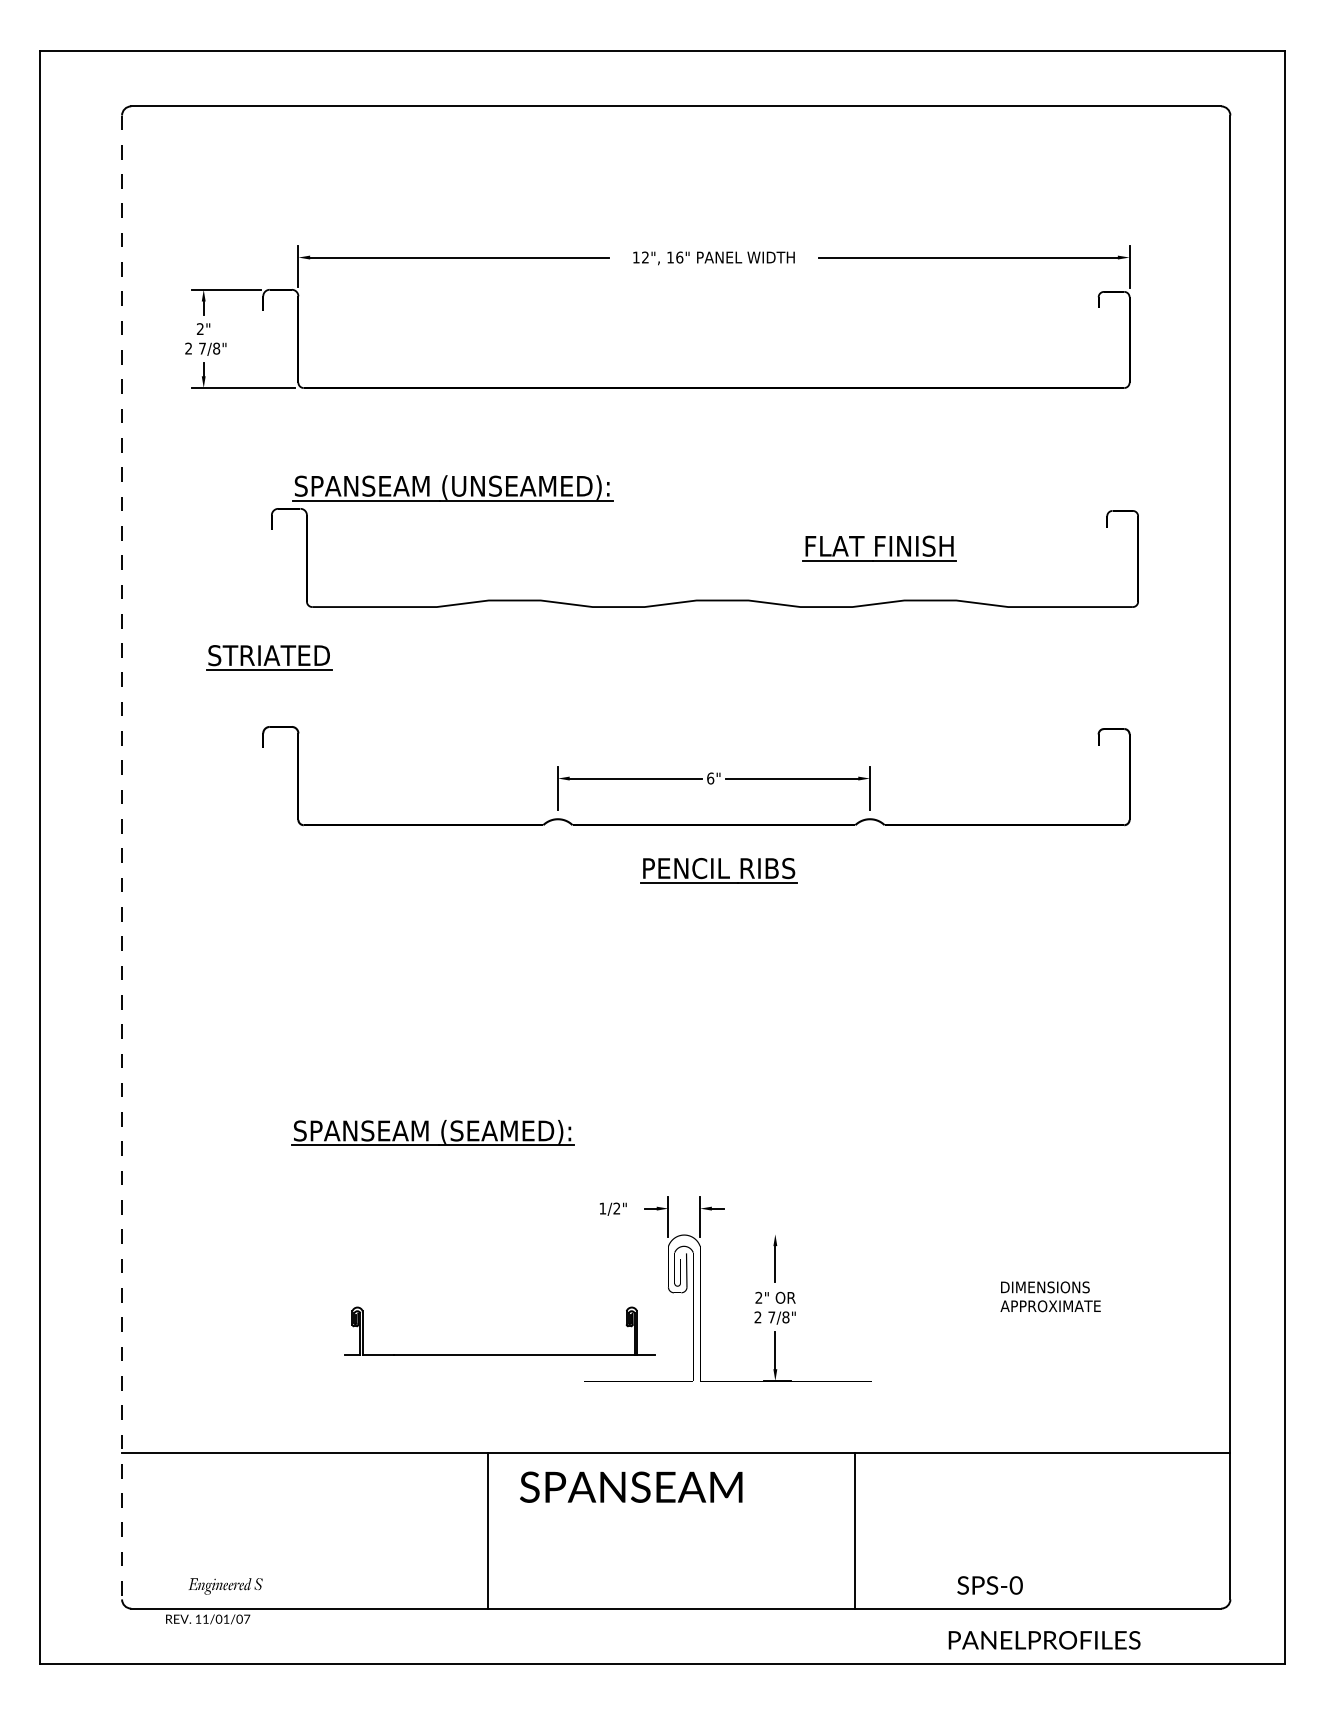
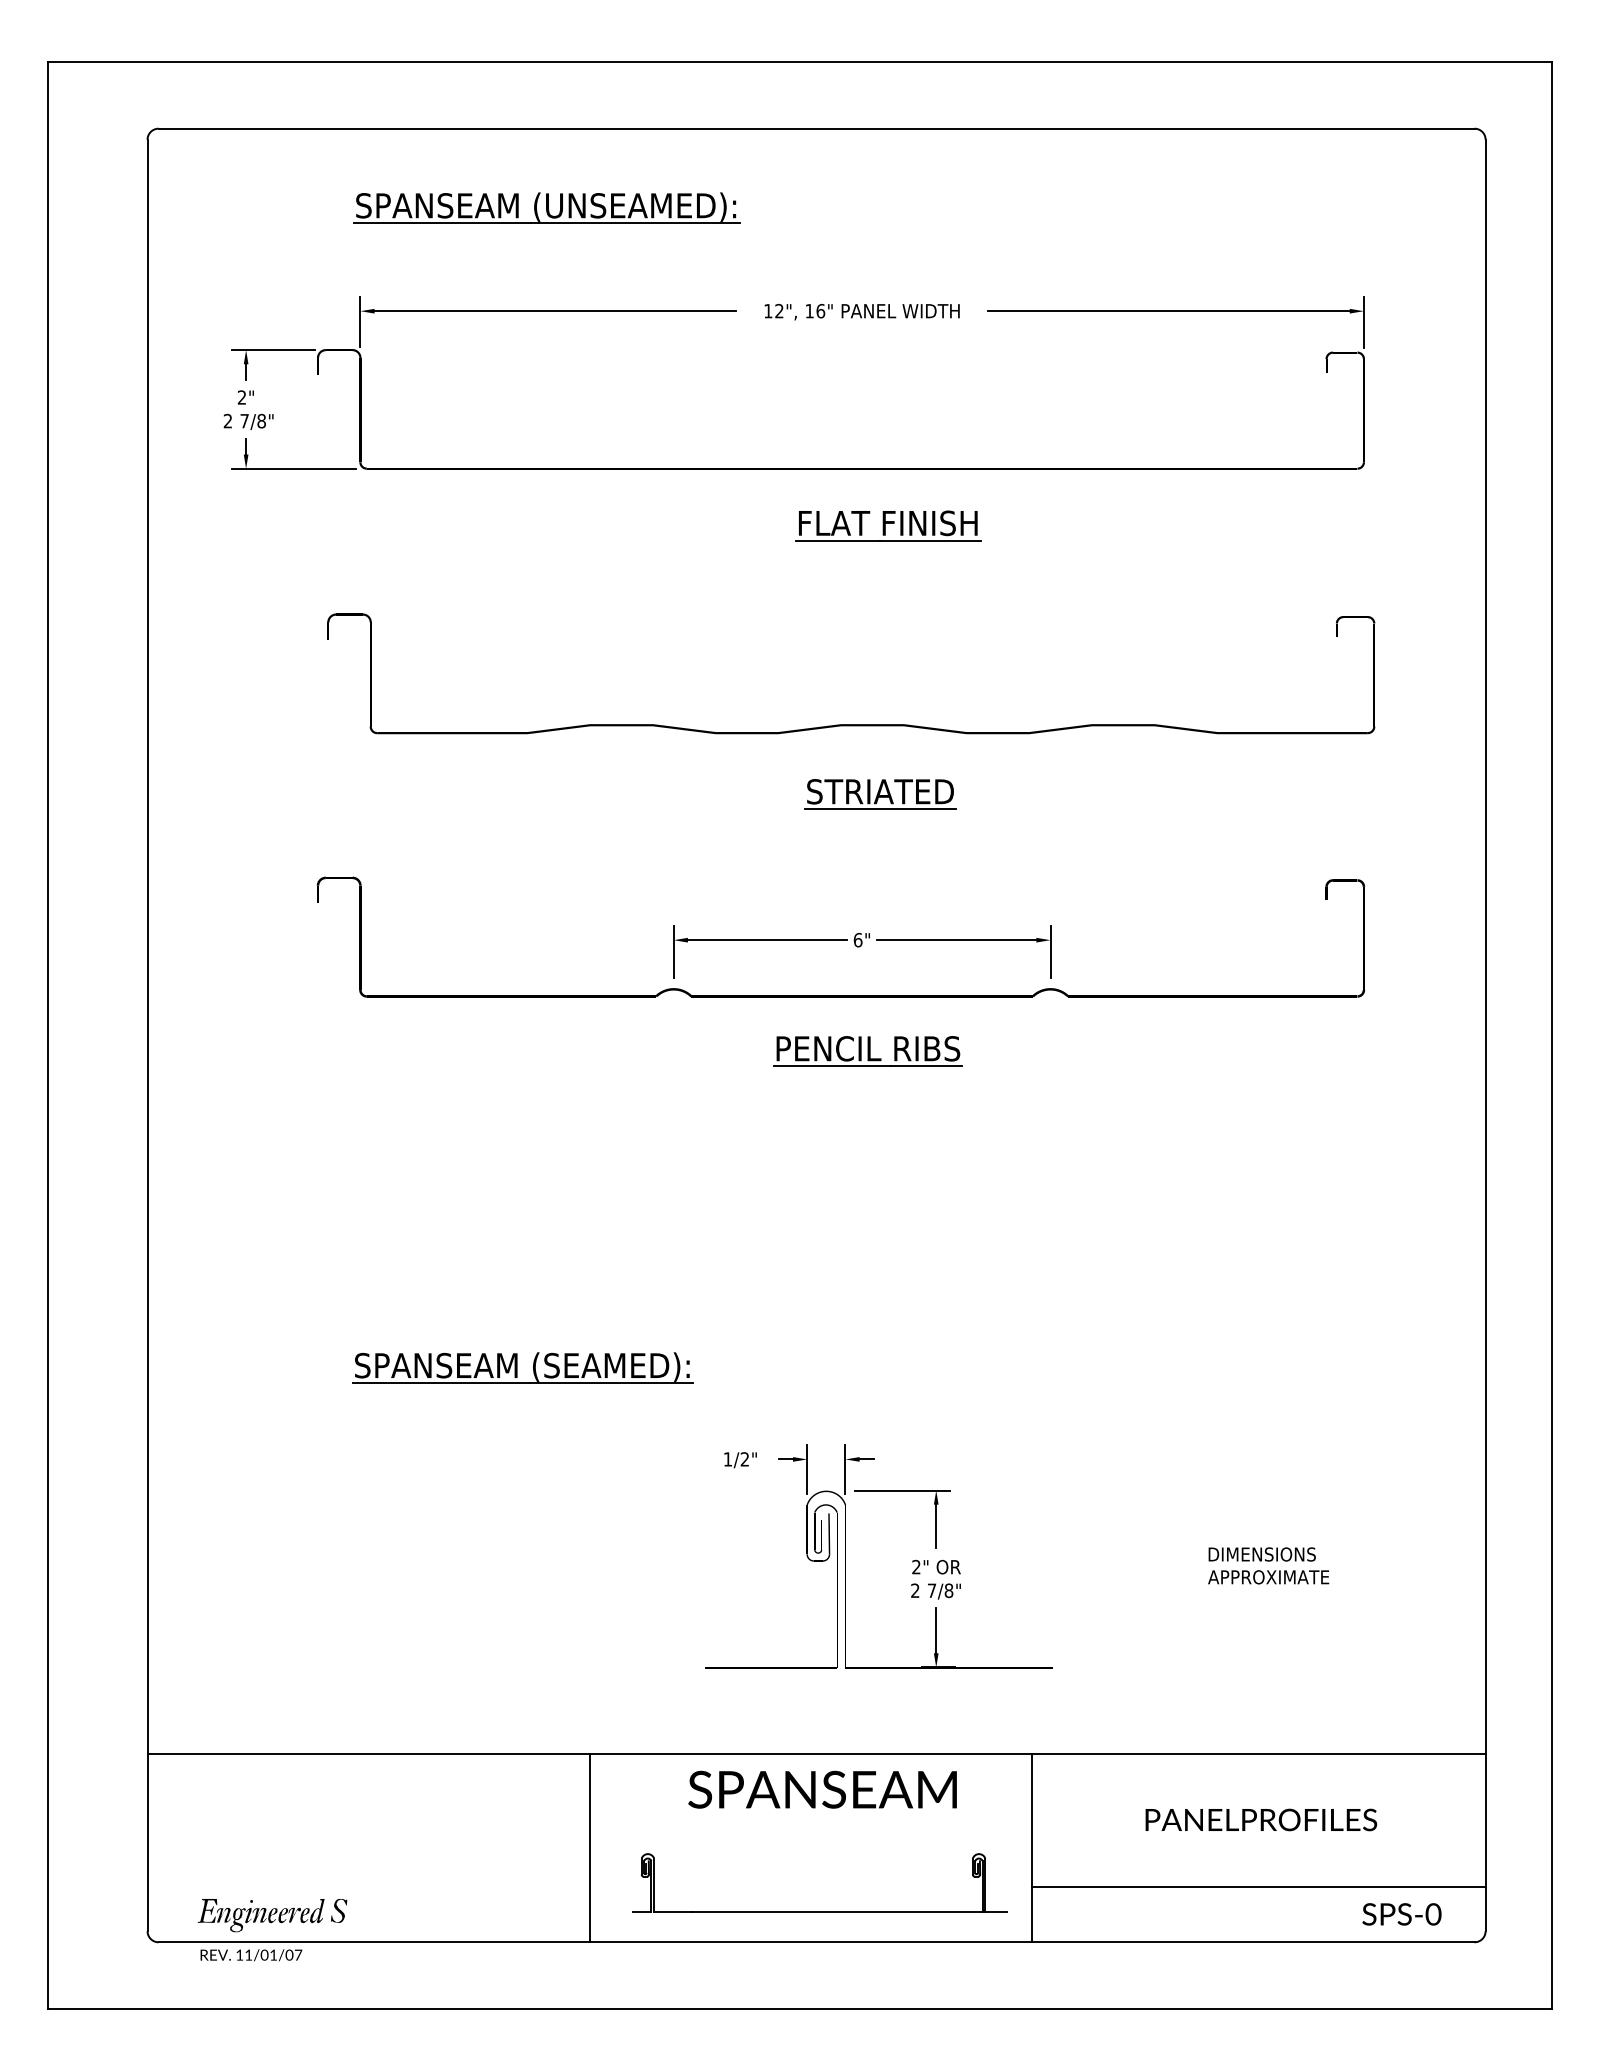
part: (452, 488) -> (546, 208), moved
part: (879, 548) -> (888, 526), moved
part: (269, 657) -> (880, 794), moved
line: (122, 857) -> (148, 1035), dashed -> solid
line: (747, 1234) -> (902, 1490), added
part: (499, 1354) -> (819, 1910), moved
text: (631, 1486) -> (822, 1788), moved
line: (1042, 1562) -> (1258, 1886), added
text: (989, 1585) -> (1401, 1914), moved
part: (225, 1586) -> (272, 1915), size x1.67
text: (1044, 1640) -> (1261, 1820), moved

